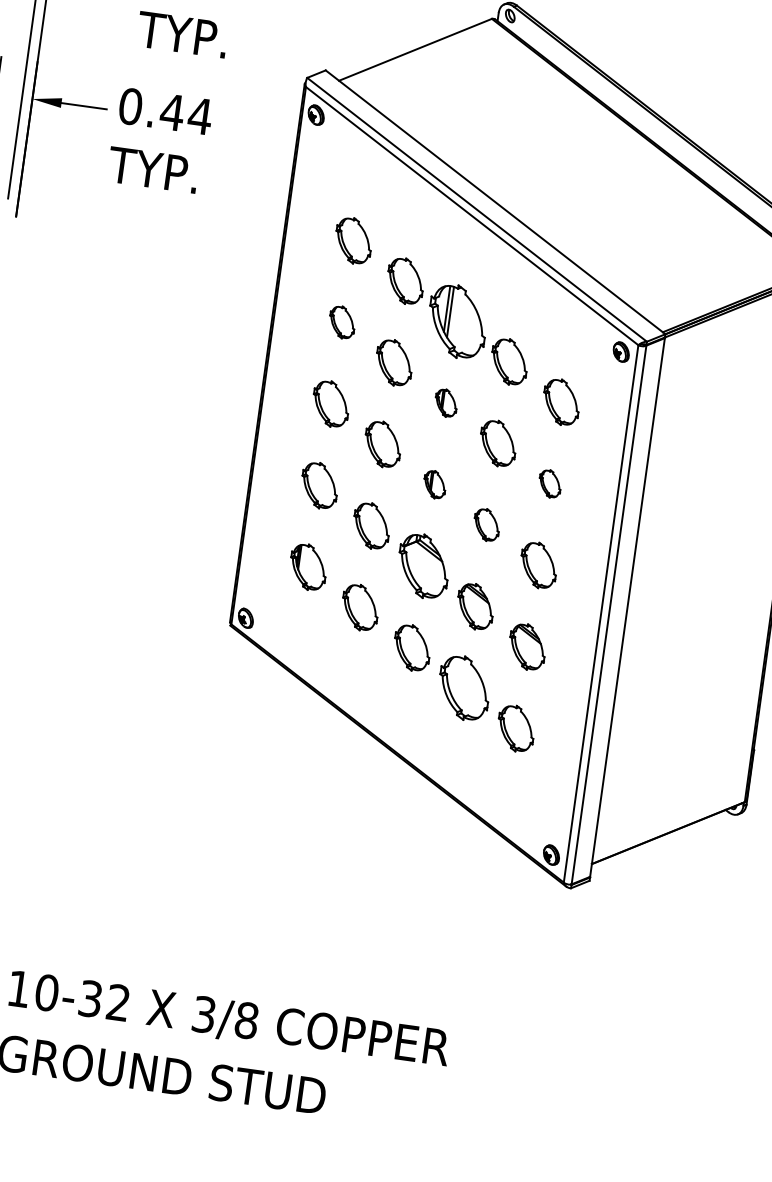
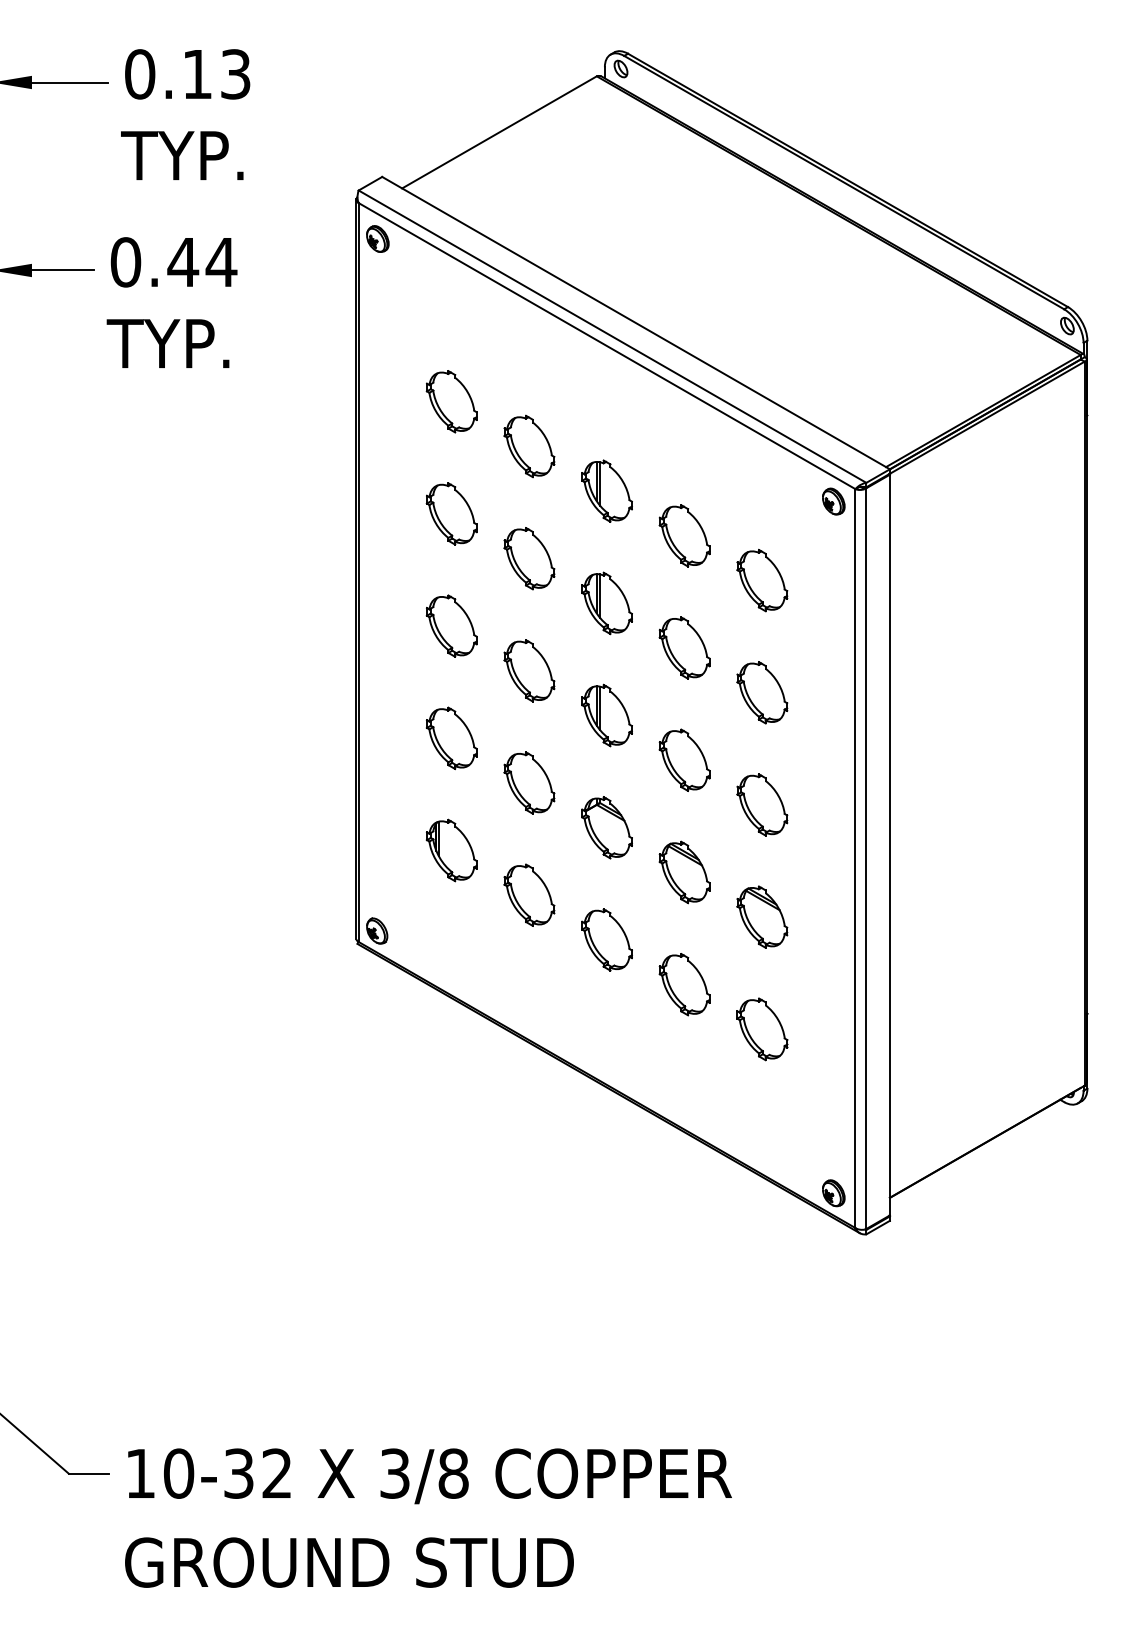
part: (457, 321) -> (606, 490), size x0.62
part: (342, 322) -> (451, 513), size x1.43
part: (445, 403) -> (606, 603), size x1.67
part: (550, 483) -> (762, 692), size x1.67
part: (434, 484) -> (606, 715), size x1.67
part: (486, 524) -> (684, 759), size x1.43
part: (423, 566) -> (606, 827), size x0.71
part: (464, 688) -> (684, 984), size x0.71

